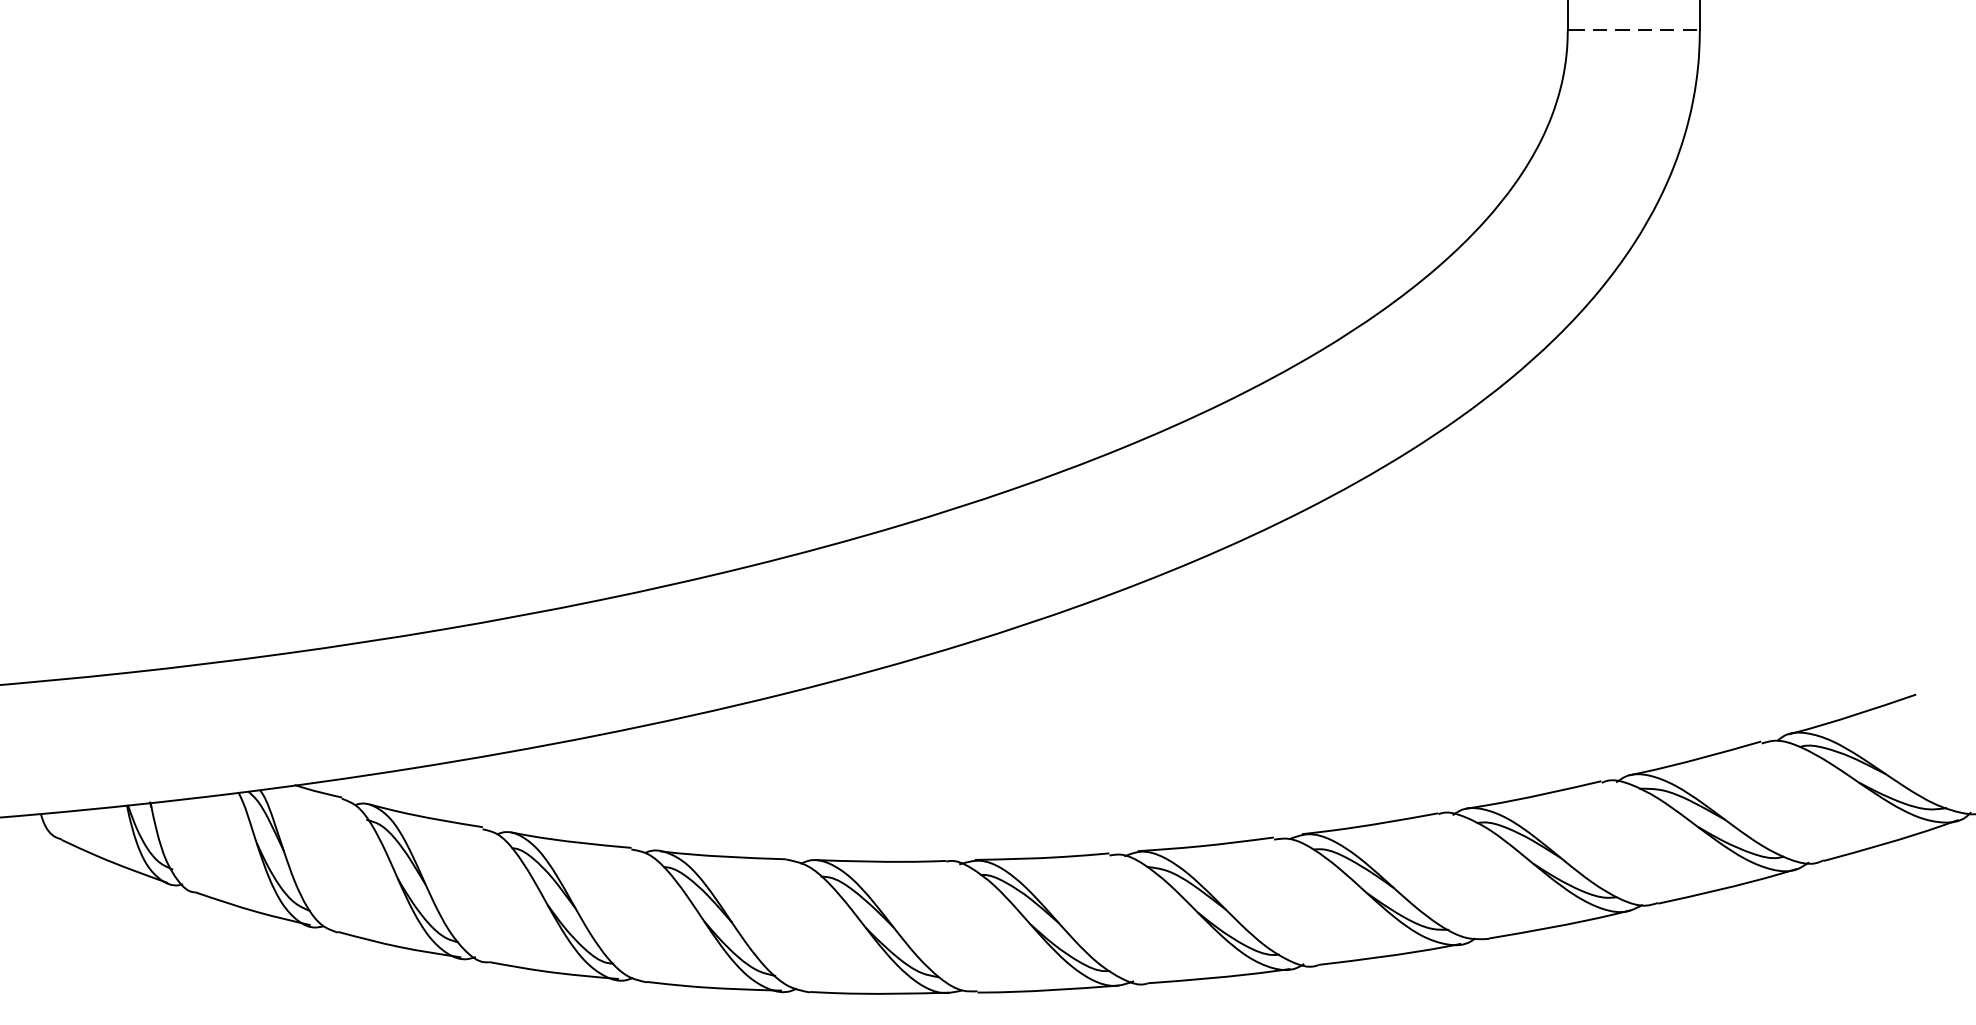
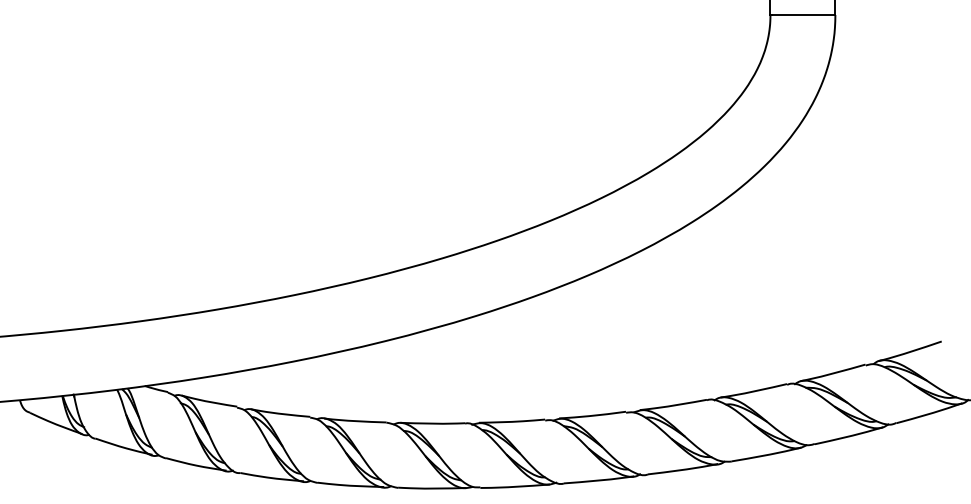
line: (1634, 31) -> (803, 15), dashed -> solid

